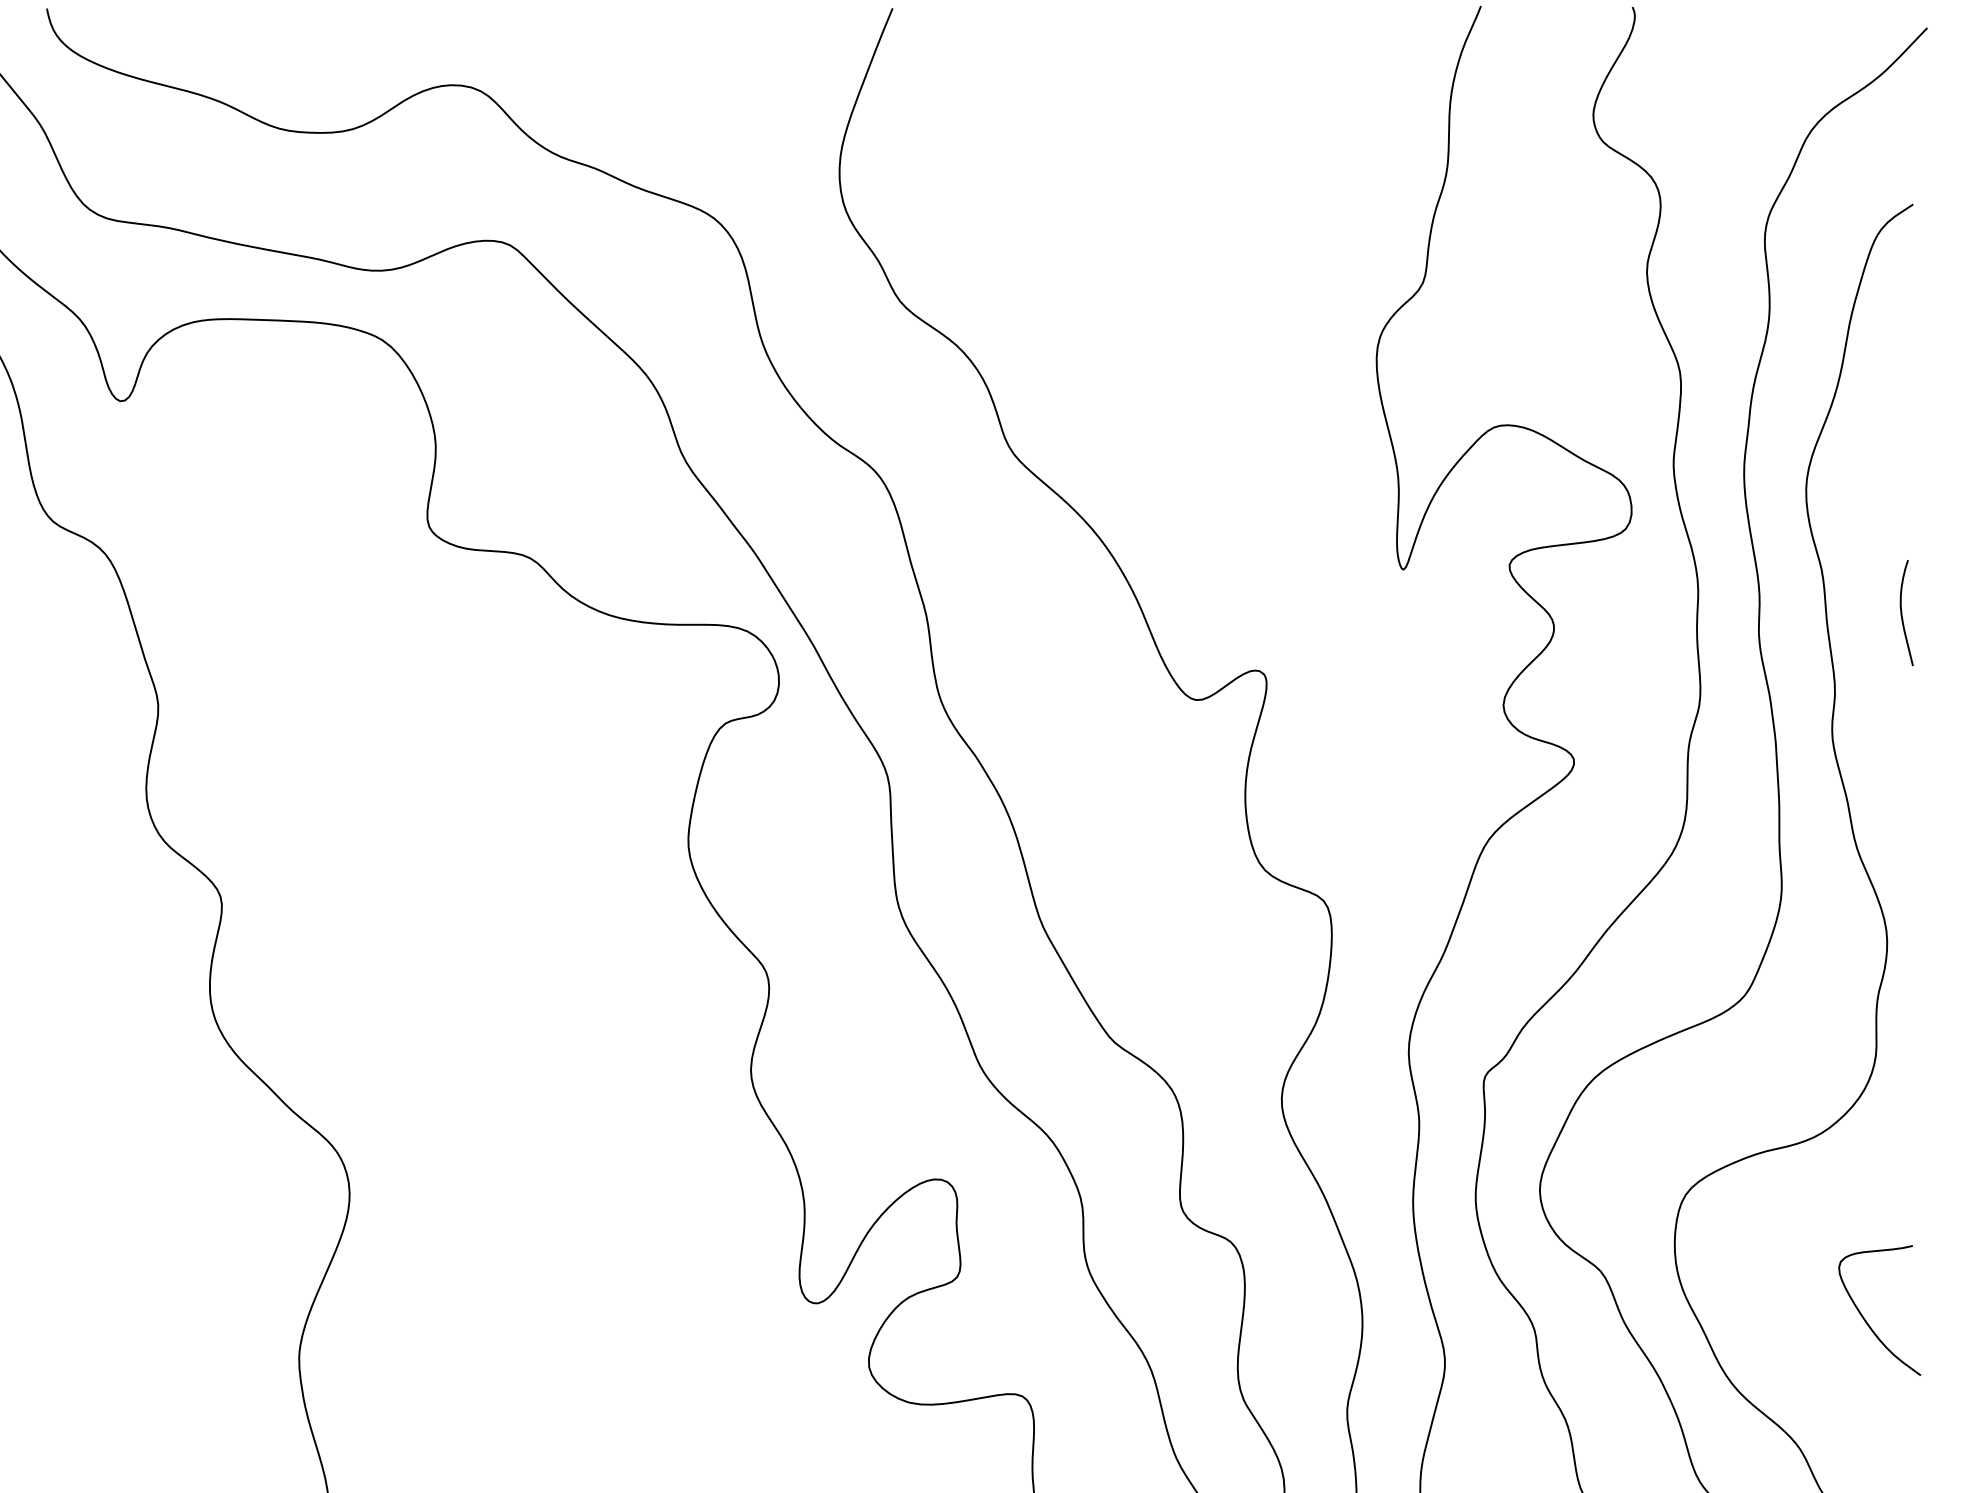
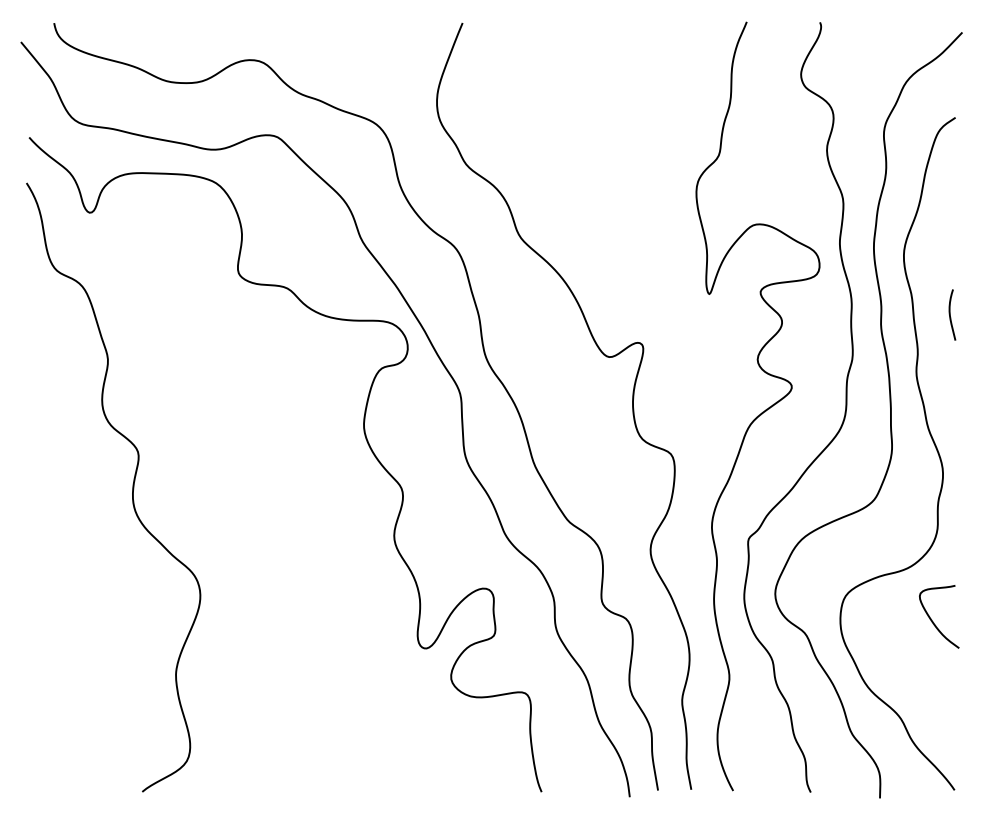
curve: (1867, 1319) -> (933, 621), moved

